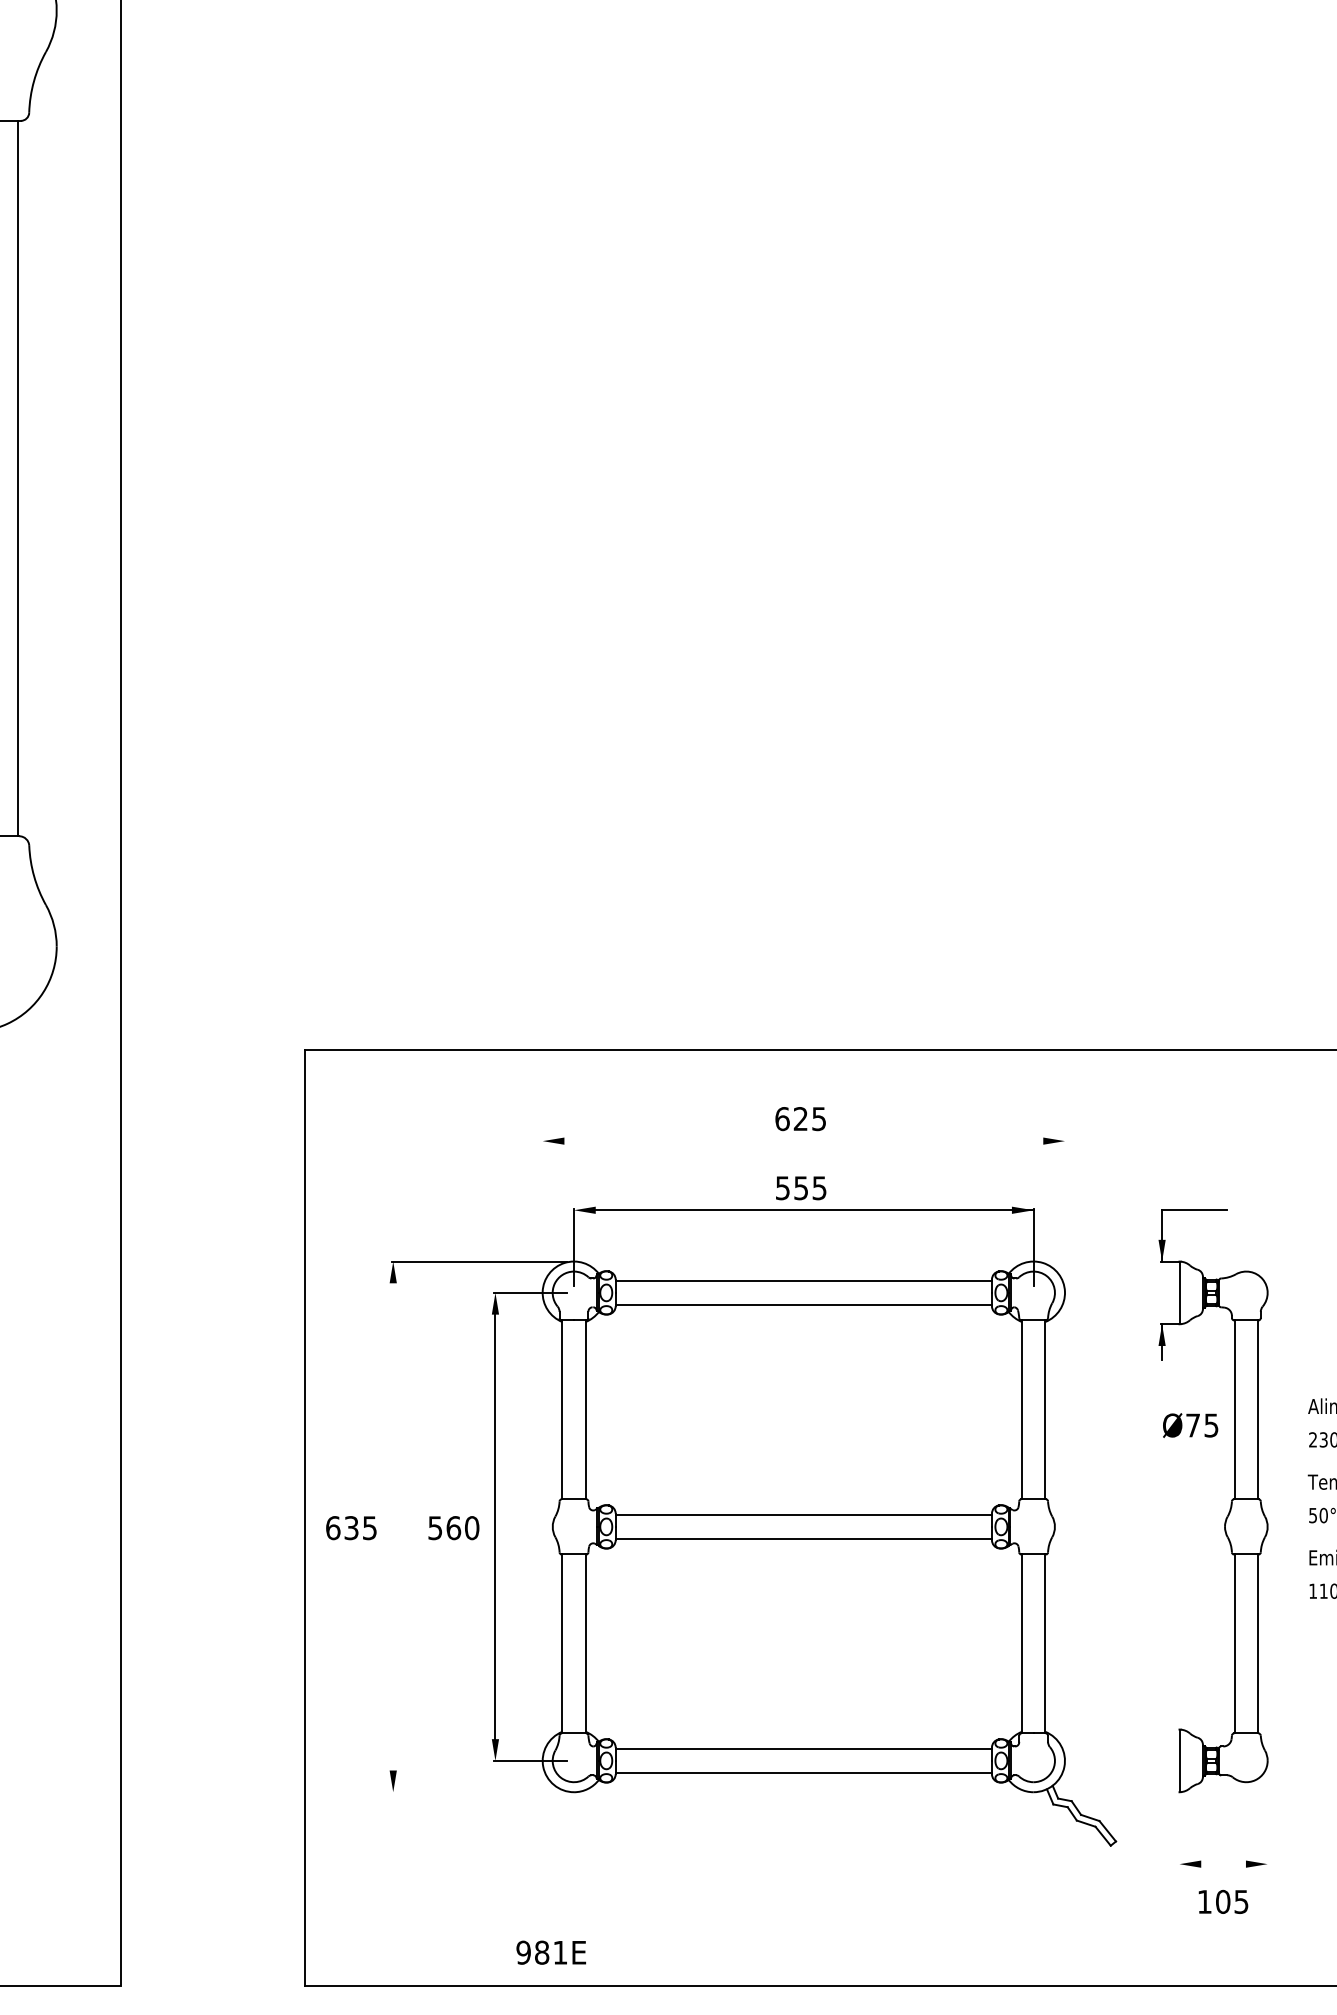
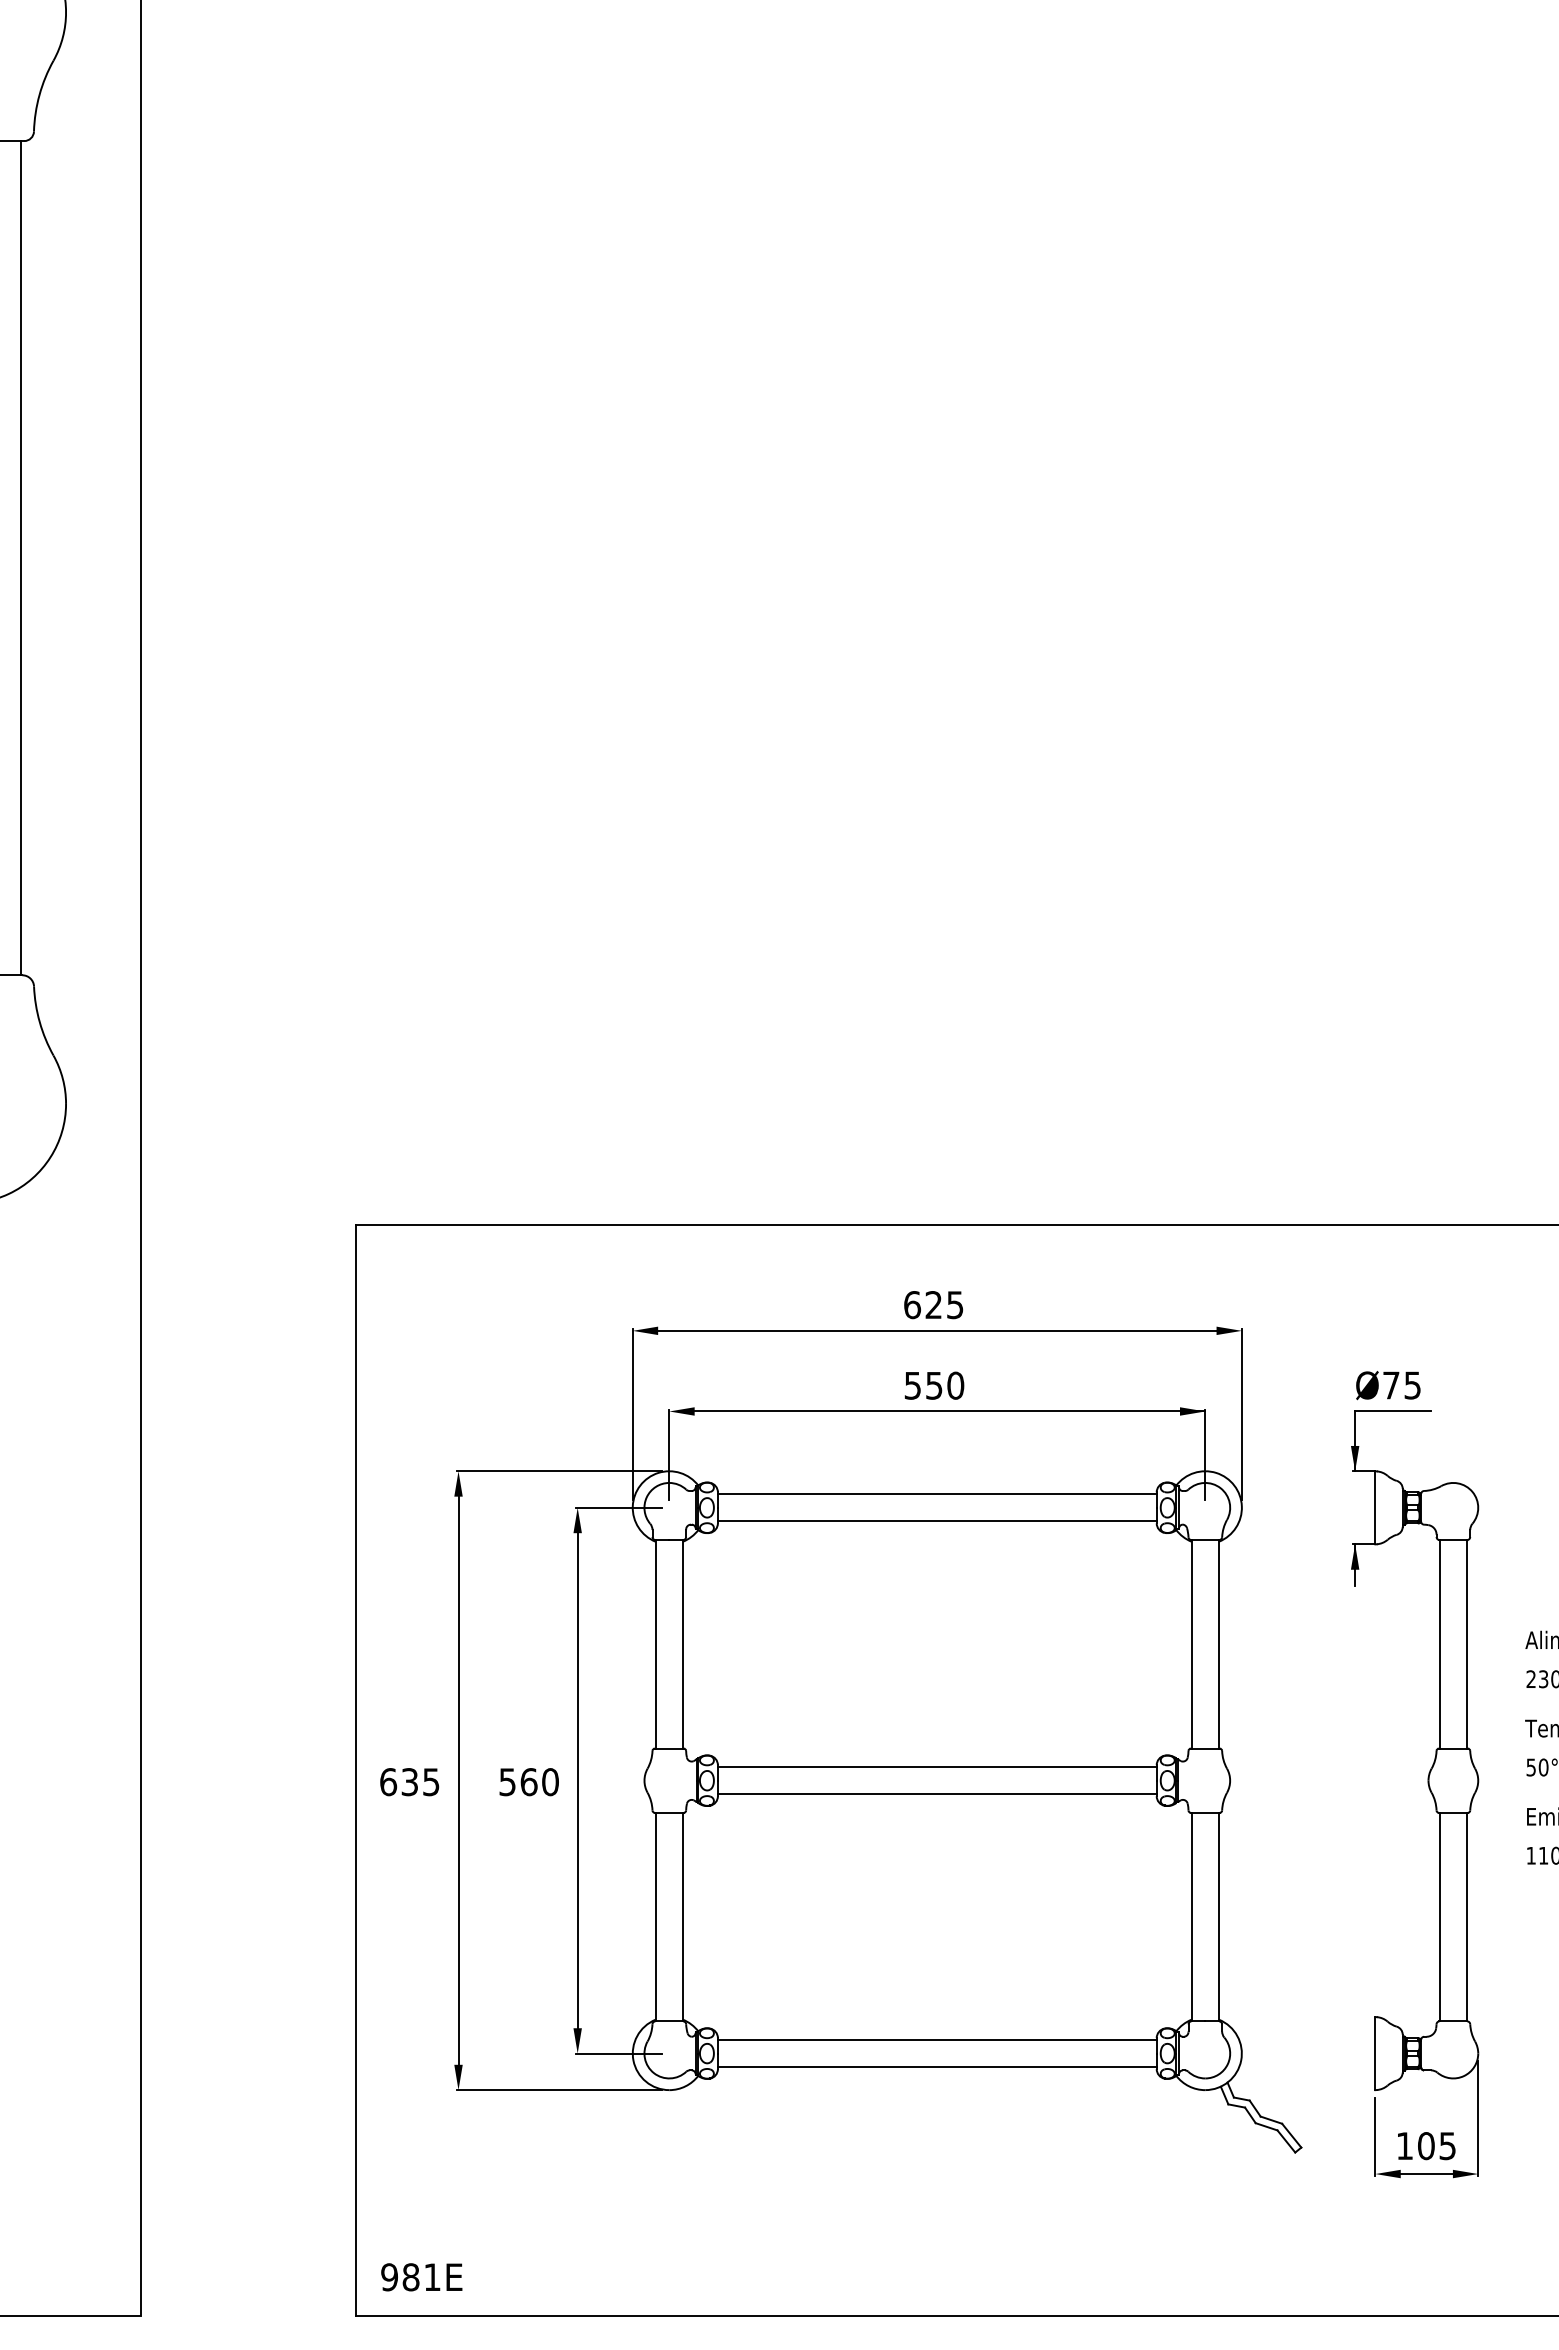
line: (803, 1140) -> (937, 1330), added
text: (819, 1188) -> (955, 1385), 555 -> 550
line: (542, 1212) -> (632, 1414), added
line: (1064, 1212) -> (1241, 1414), added
text: (1190, 1425) -> (1388, 1385), moved
line: (393, 1526) -> (458, 1780), added
line: (478, 1792) -> (558, 2090), added
line: (1267, 1816) -> (1478, 2118), added
line: (1179, 1831) -> (1375, 2136), added
line: (1223, 1864) -> (1426, 2174), added
text: (1223, 1902) -> (1426, 2146), moved
text: (551, 1952) -> (421, 2277), moved

